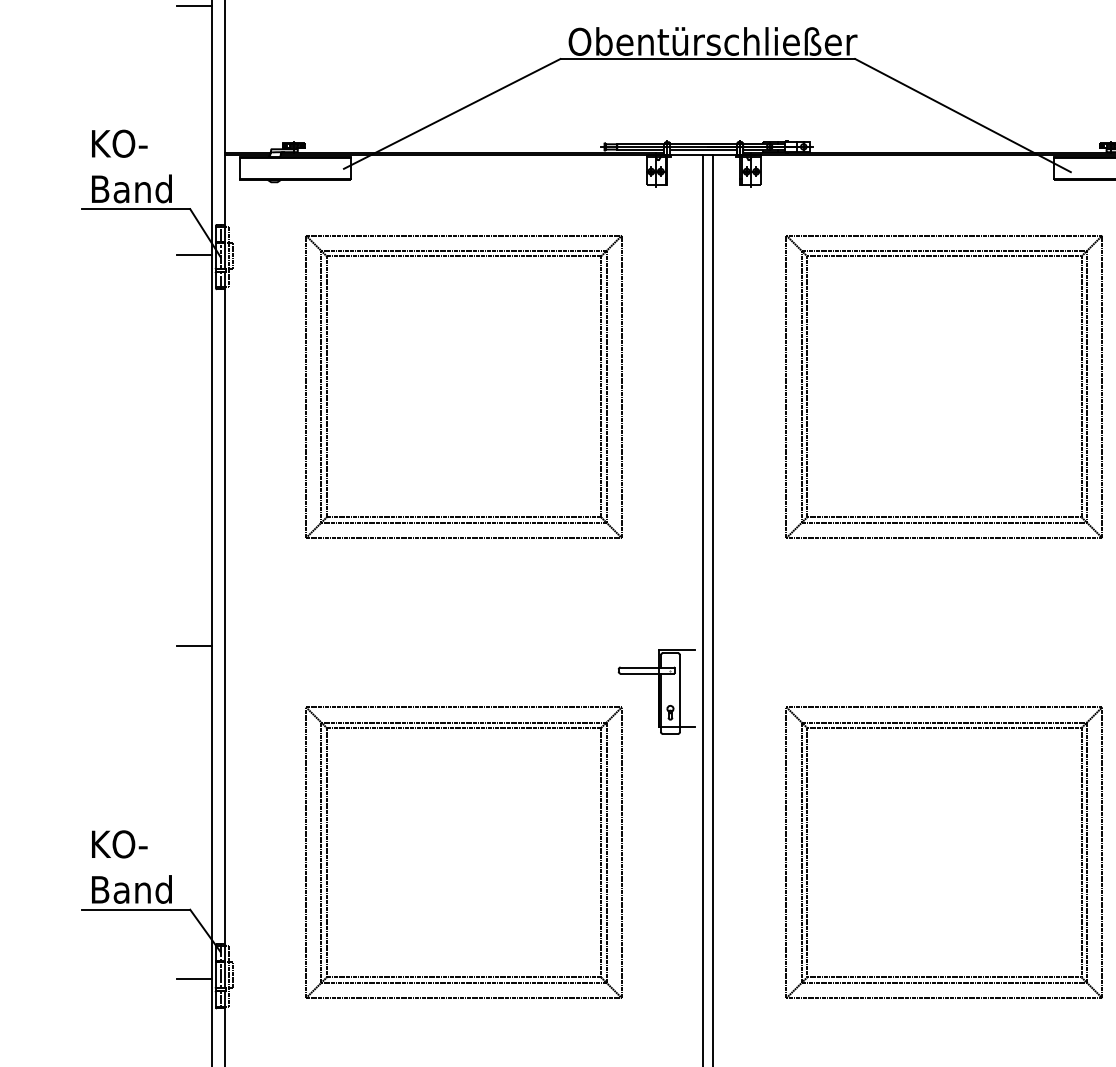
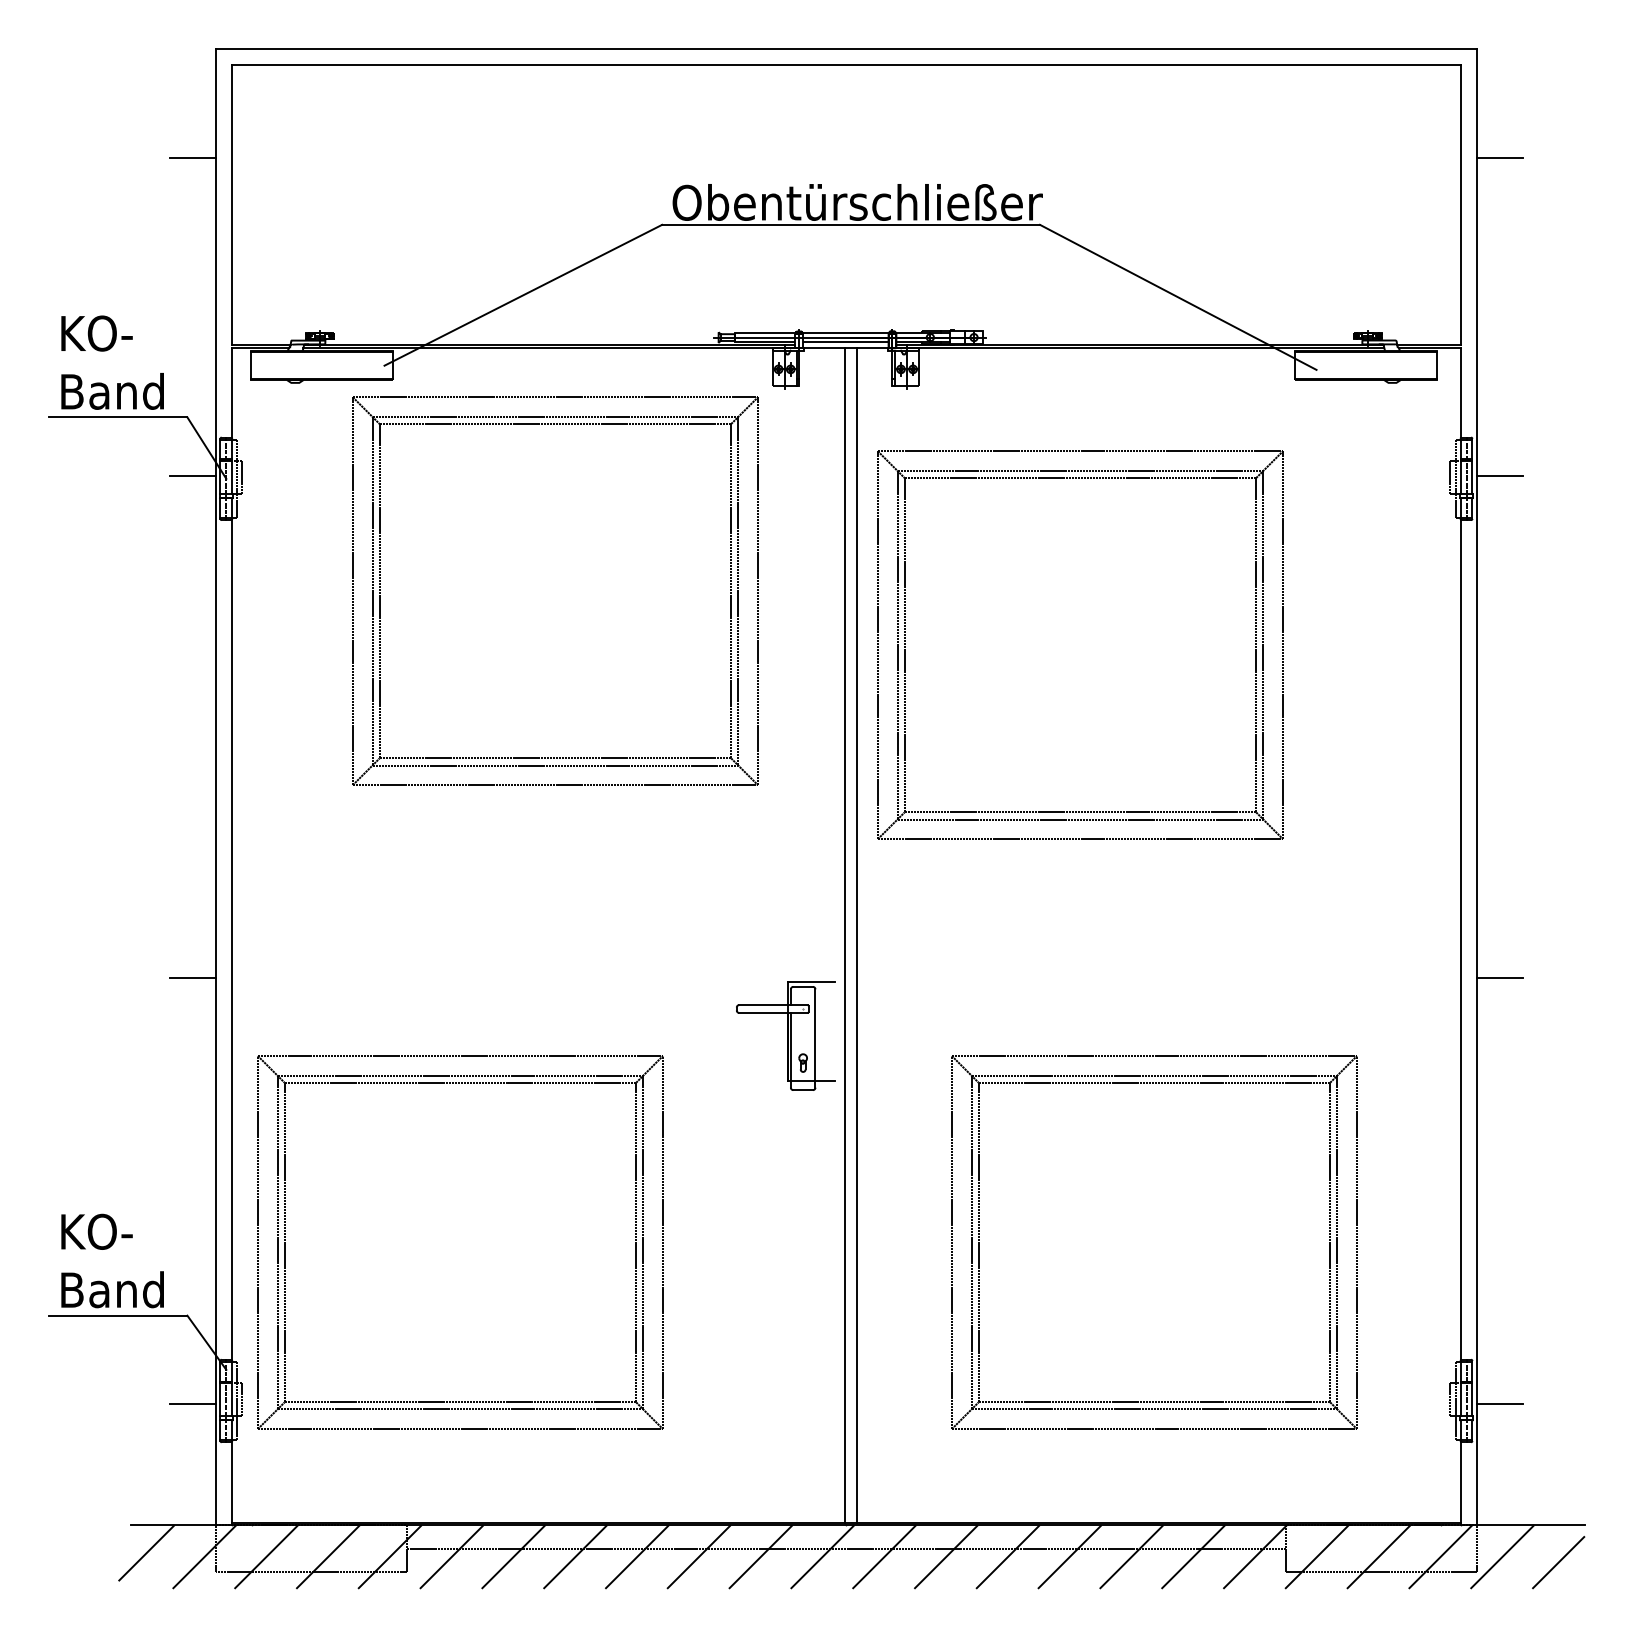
part: (463, 256) -> (554, 424), moved
part: (943, 256) -> (1079, 478), moved
part: (463, 728) -> (459, 1083), moved

